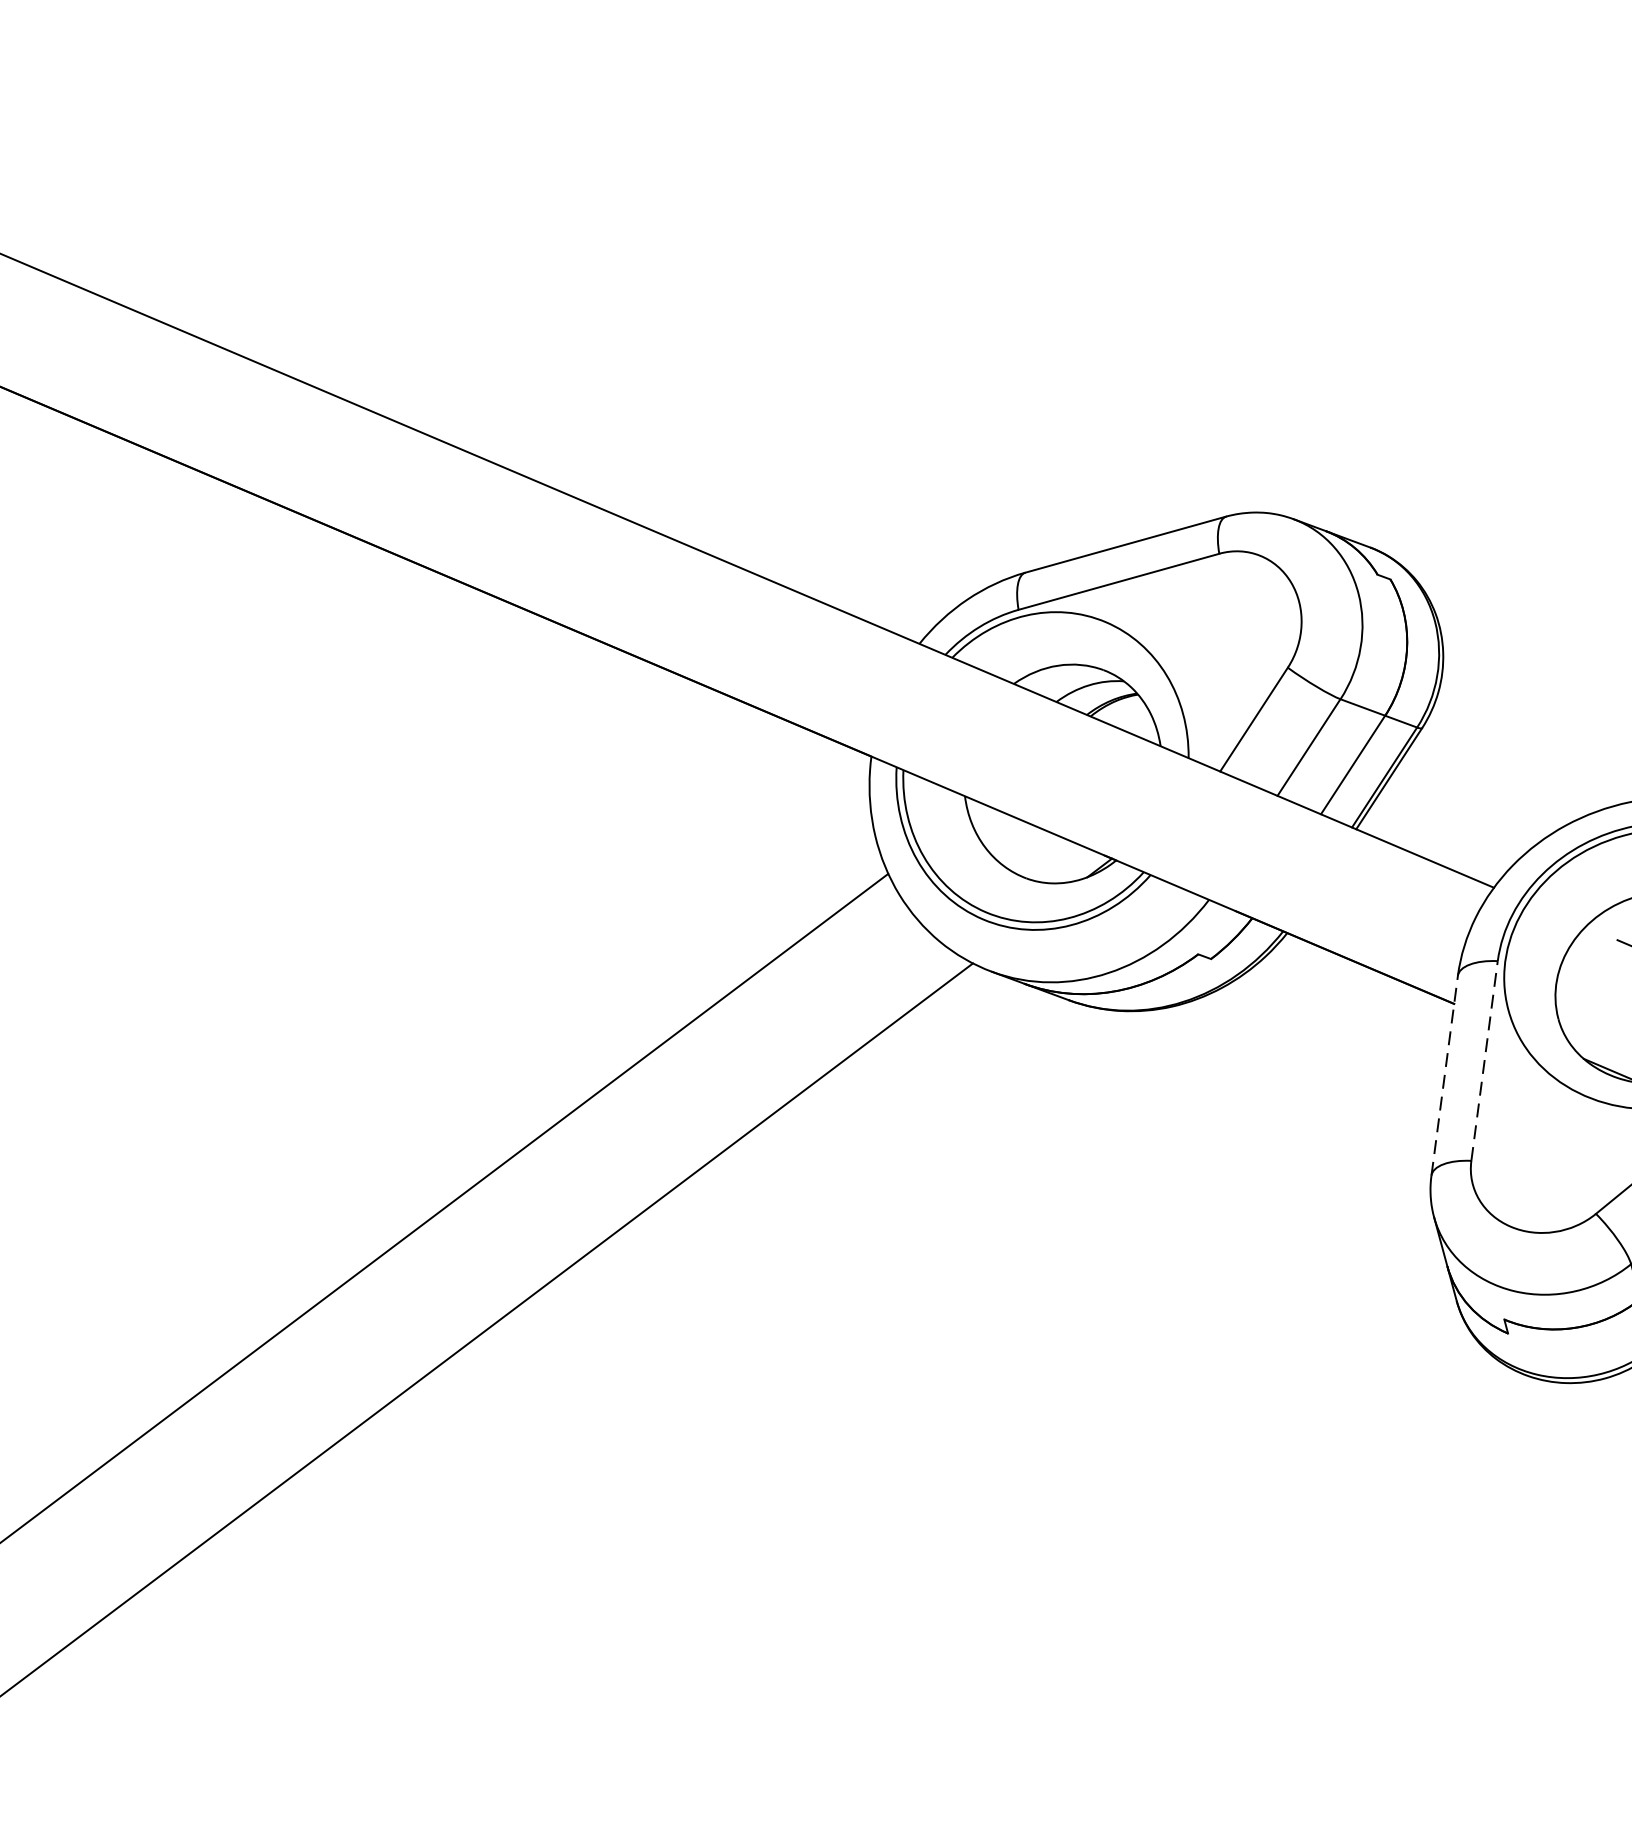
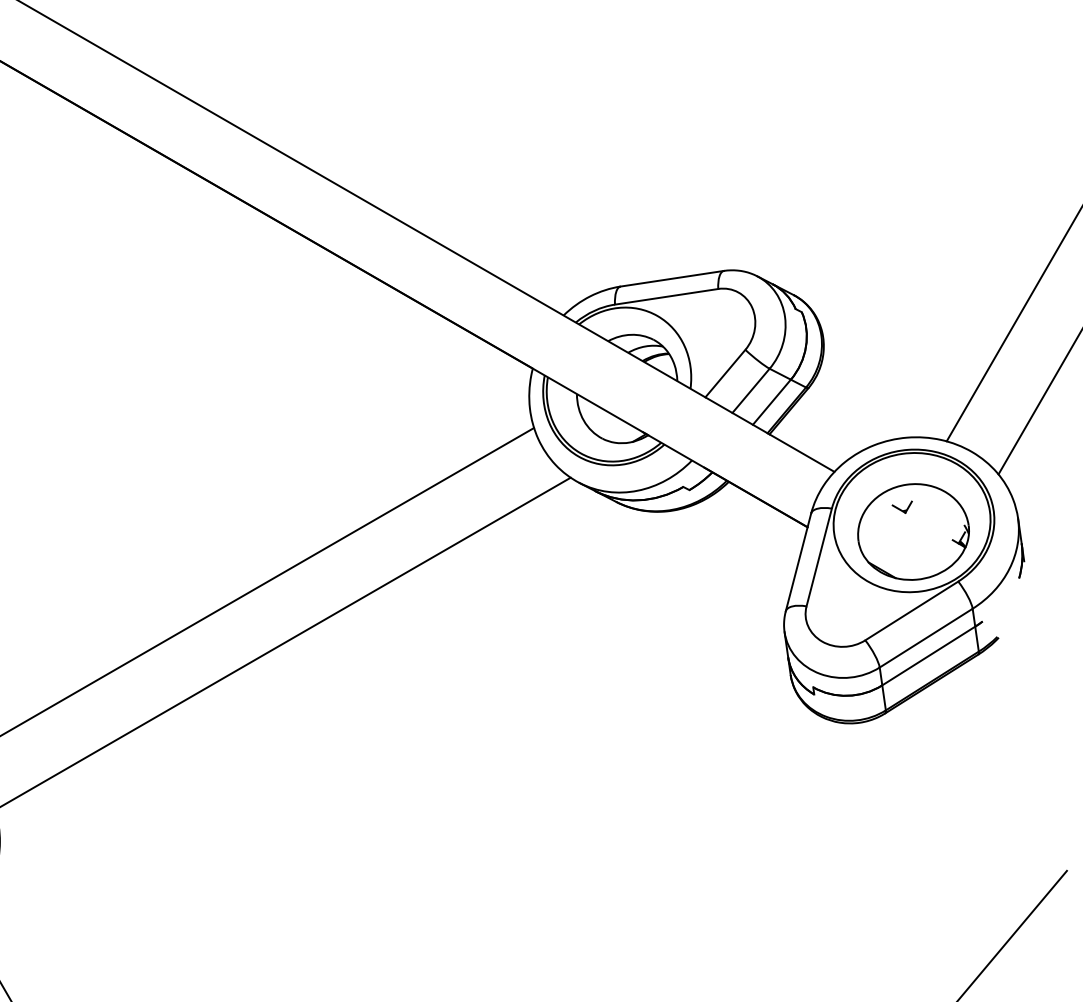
line: (1485, 1060) -> (819, 557), dashed -> solid
line: (1444, 1075) -> (798, 562), dashed -> solid

